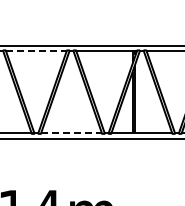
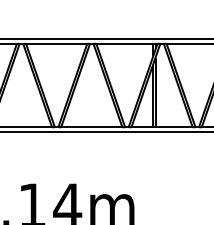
line: (37, 51) -> (57, 44), dashed -> solid
line: (72, 133) -> (92, 126), dashed -> solid

